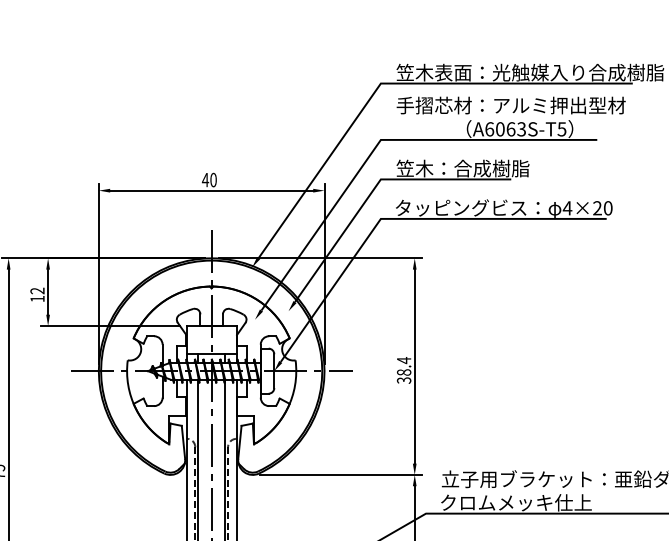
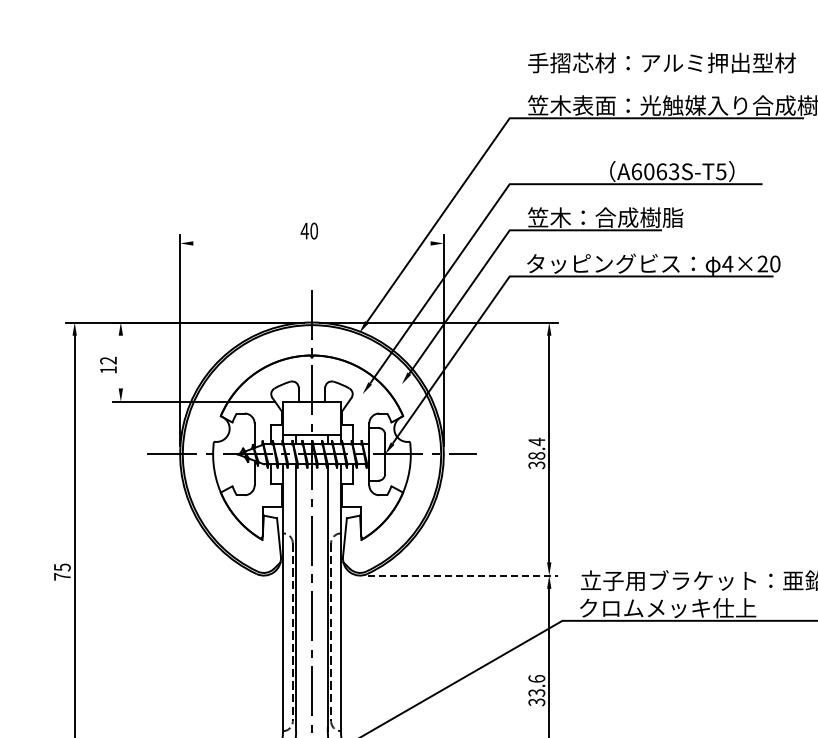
text: (510, 105) -> (661, 62), moved
line: (211, 190) -> (311, 243), removed
line: (47, 291) -> (120, 361), removed
line: (340, 474) -> (462, 575), solid -> dashed

